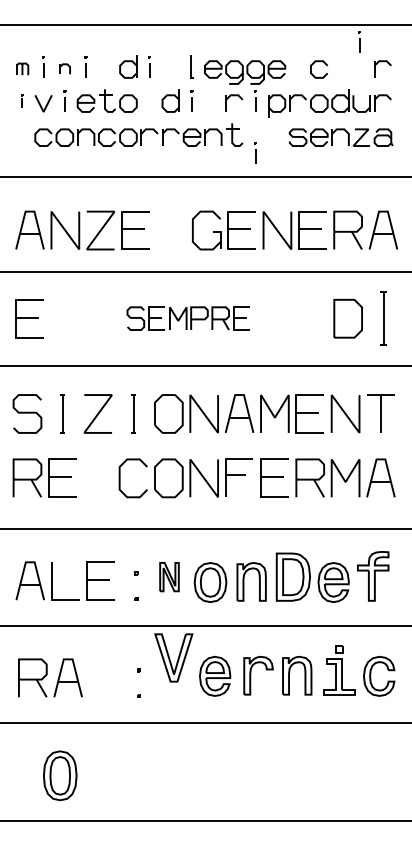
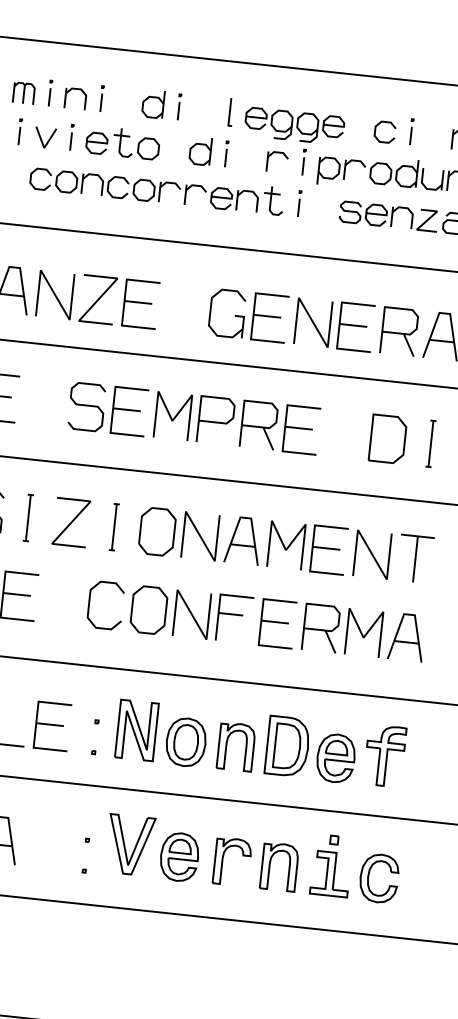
part: (359, 41) -> (411, 131), moved
part: (22, 68) -> (24, 92), size x1.43
part: (65, 68) -> (76, 97), size x1.67
part: (22, 100) -> (20, 131), size x1.67
part: (255, 152) -> (299, 202), moved
part: (188, 318) -> (193, 418), size x1.67
part: (383, 318) -> (430, 443), size x0.71
part: (169, 576) -> (137, 729), size x1.67
part: (173, 657) -> (129, 844), moved

